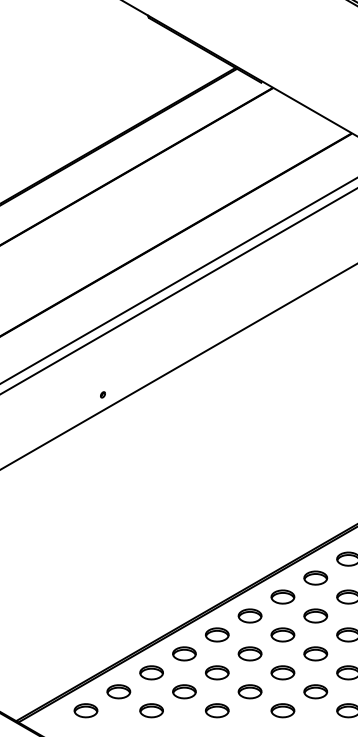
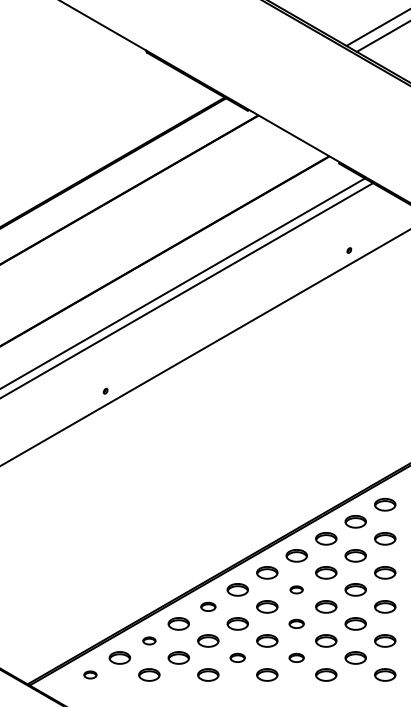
part: (315, 615) -> (296, 589), size x0.6
part: (217, 634) -> (208, 606), size x0.7
part: (315, 653) -> (296, 623), size x0.7
part: (151, 672) -> (149, 640), size x0.6
part: (249, 691) -> (237, 657), size x0.7
part: (315, 691) -> (296, 657), size x0.7
part: (86, 710) -> (90, 674), size x0.6

